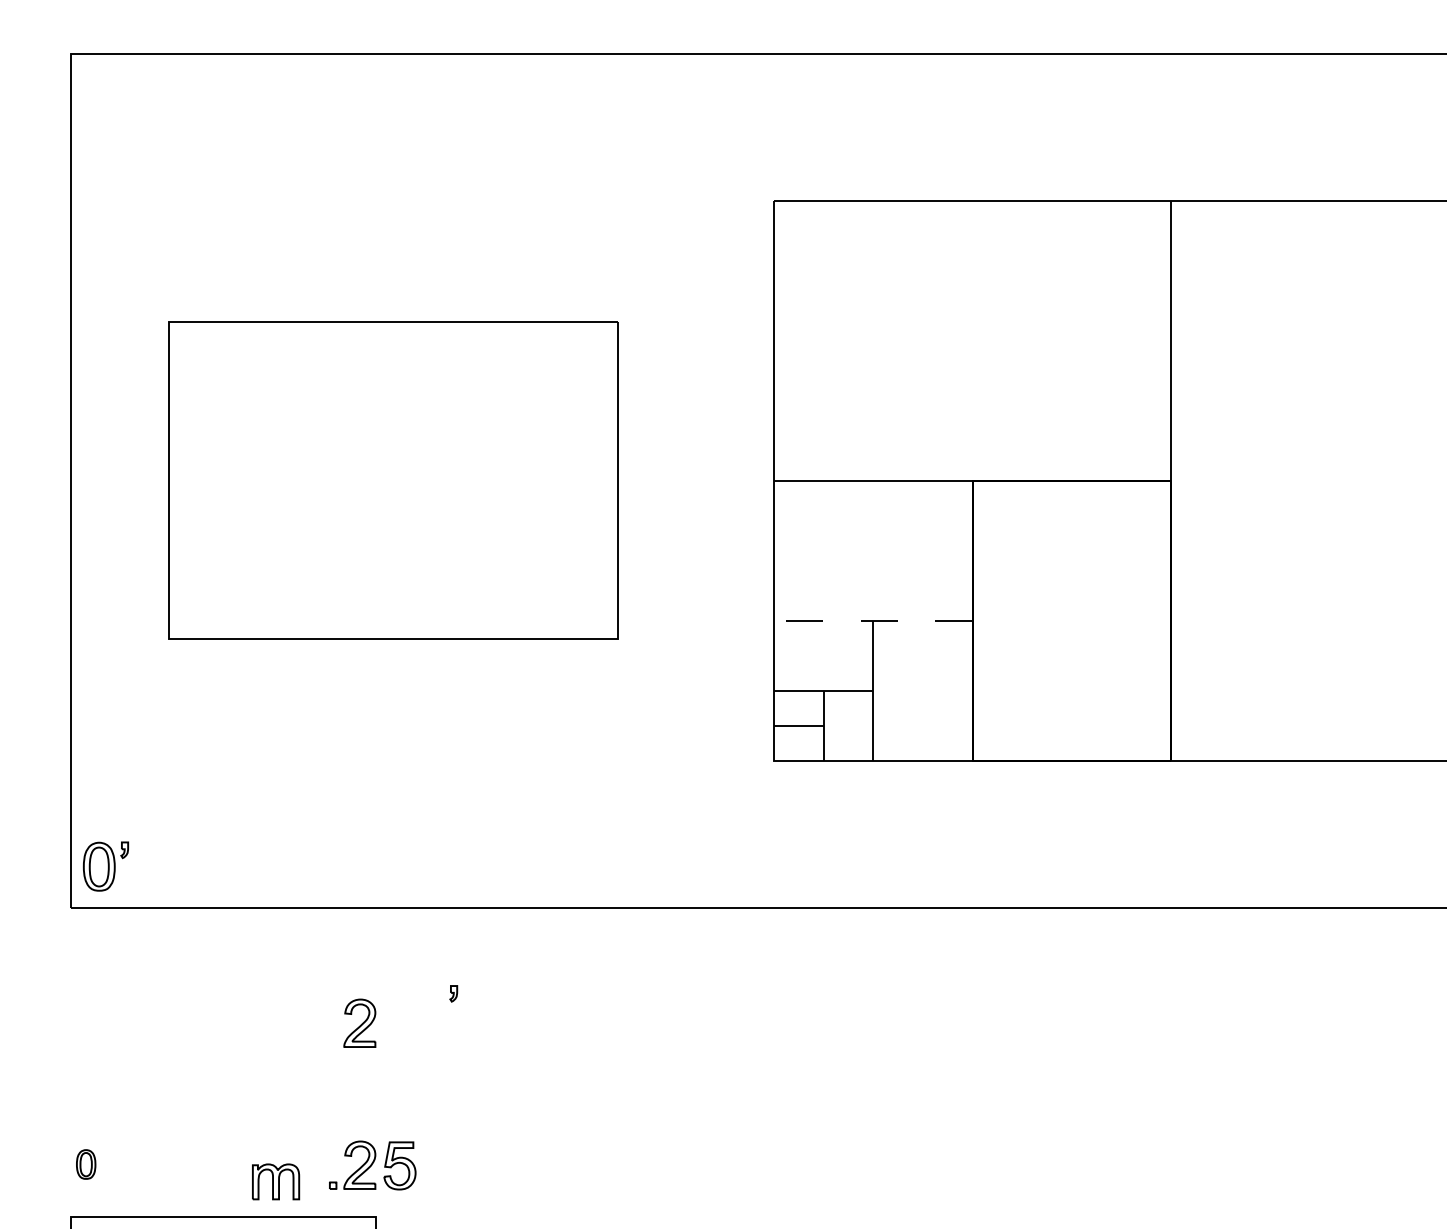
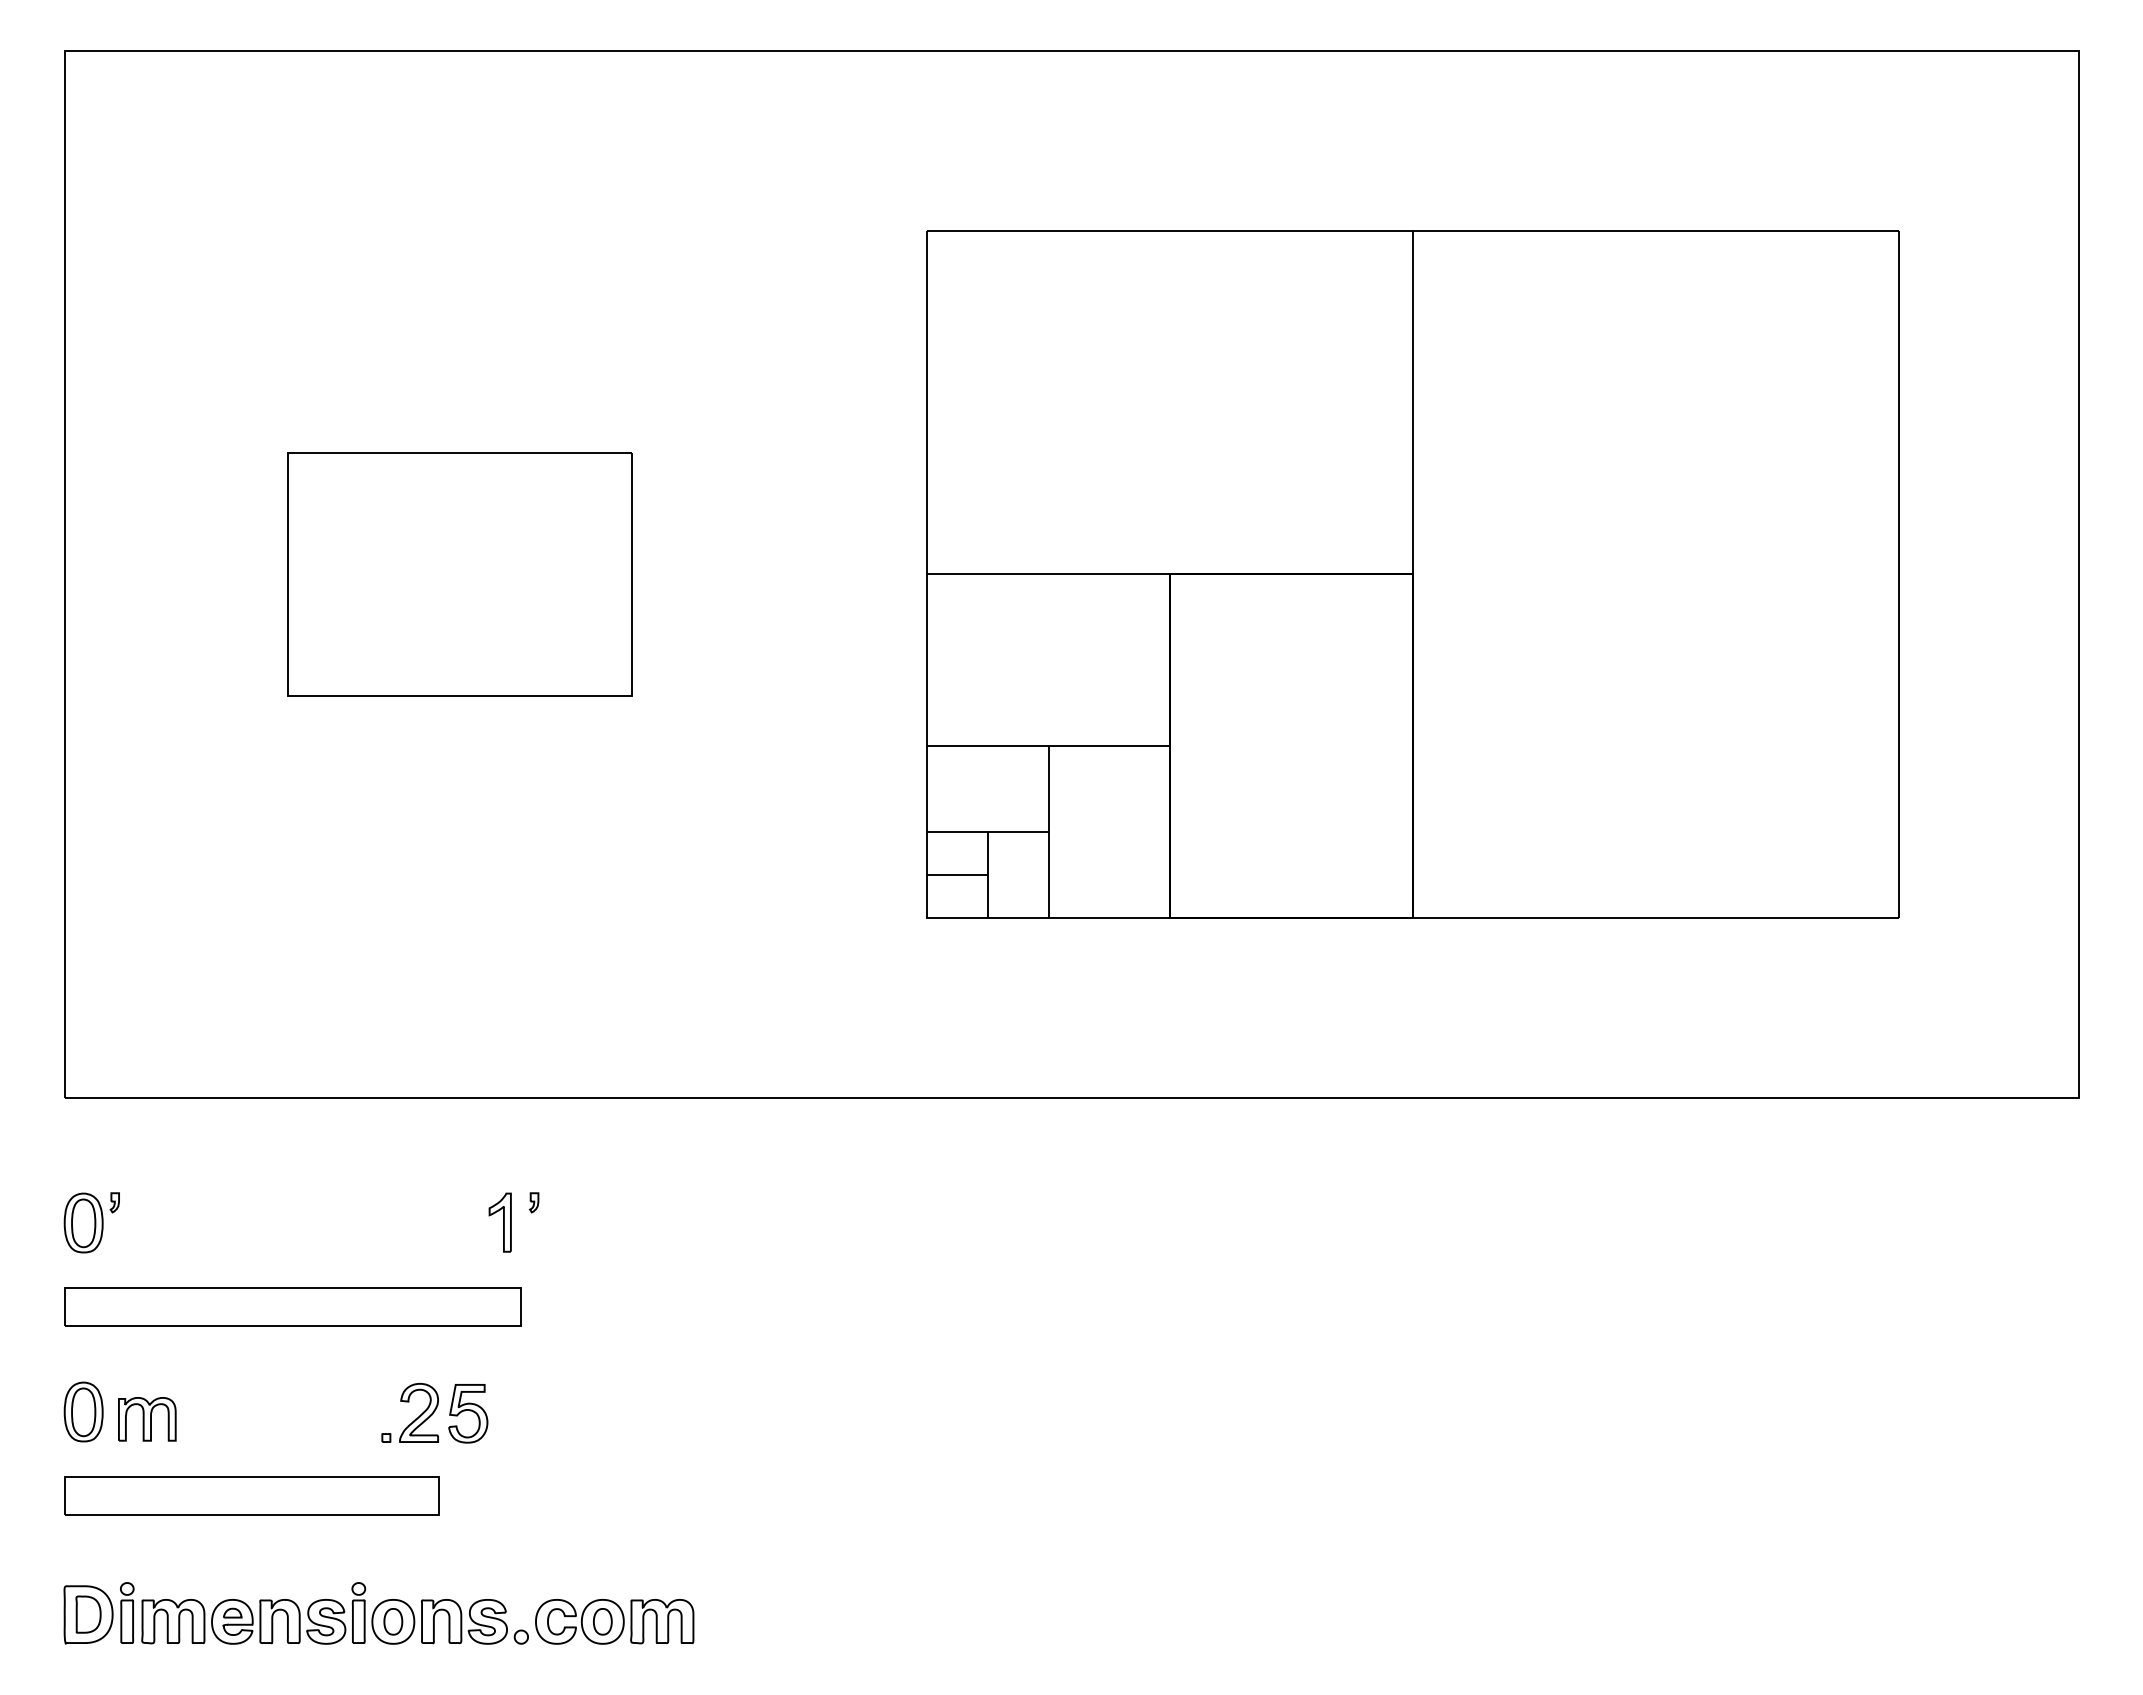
part: (392, 481) -> (459, 574), size x0.62
line: (873, 620) -> (1048, 745), dashed -> solid
part: (105, 866) -> (91, 1222), moved
part: (425, 1009) -> (499, 1222), added
part: (359, 1022) -> (418, 1238), removed
part: (256, 1078) -> (292, 1306), added
part: (86, 1164) -> (83, 1411), size x1.67
part: (276, 1182) -> (147, 1419), moved

